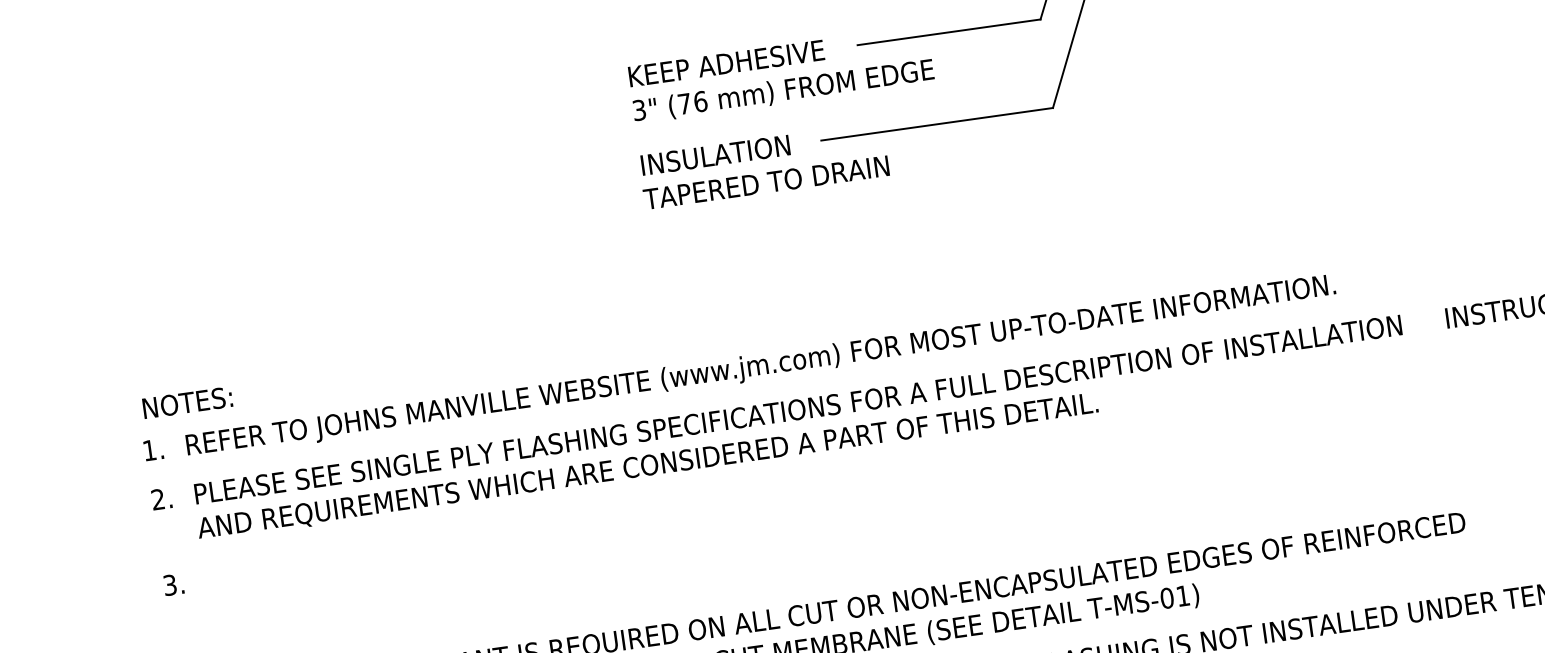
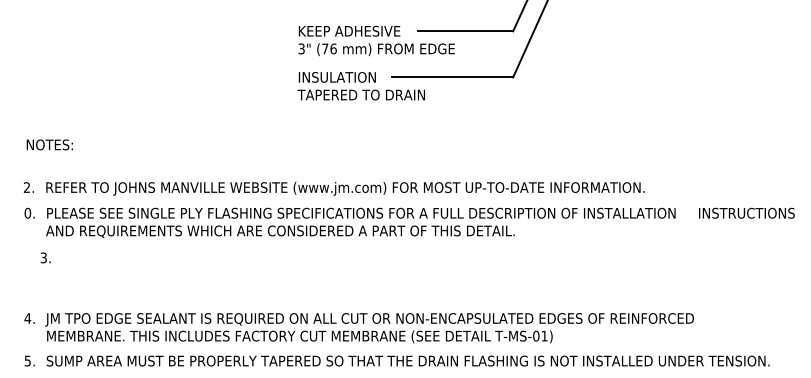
text: (186, 402) -> (49, 144), moved
text: (148, 450) -> (26, 187), 1. -> 2.
text: (157, 500) -> (27, 213), 2. -> 0.
text: (173, 584) -> (45, 257), moved

